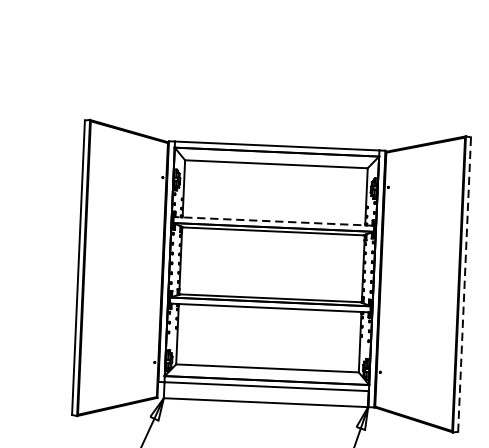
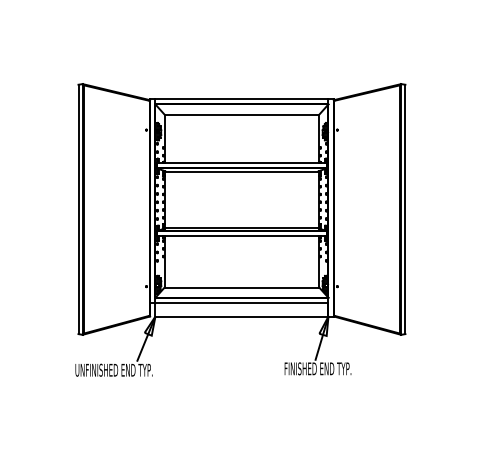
line: (273, 221) -> (241, 163), dashed -> solid
line: (464, 284) -> (405, 209), dashed -> solid

